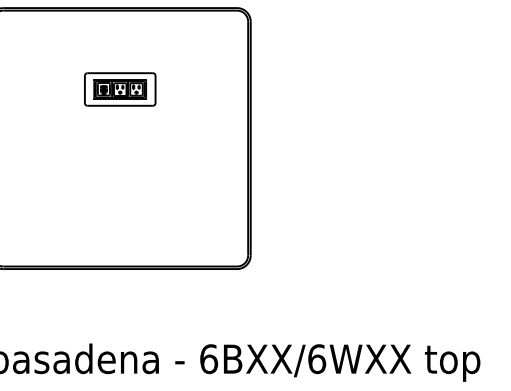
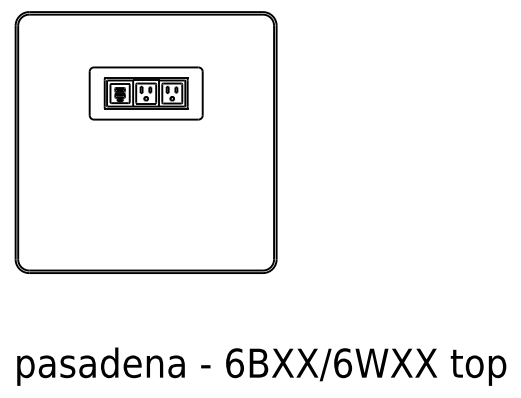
part: (119, 89) -> (145, 93), size x1.6

